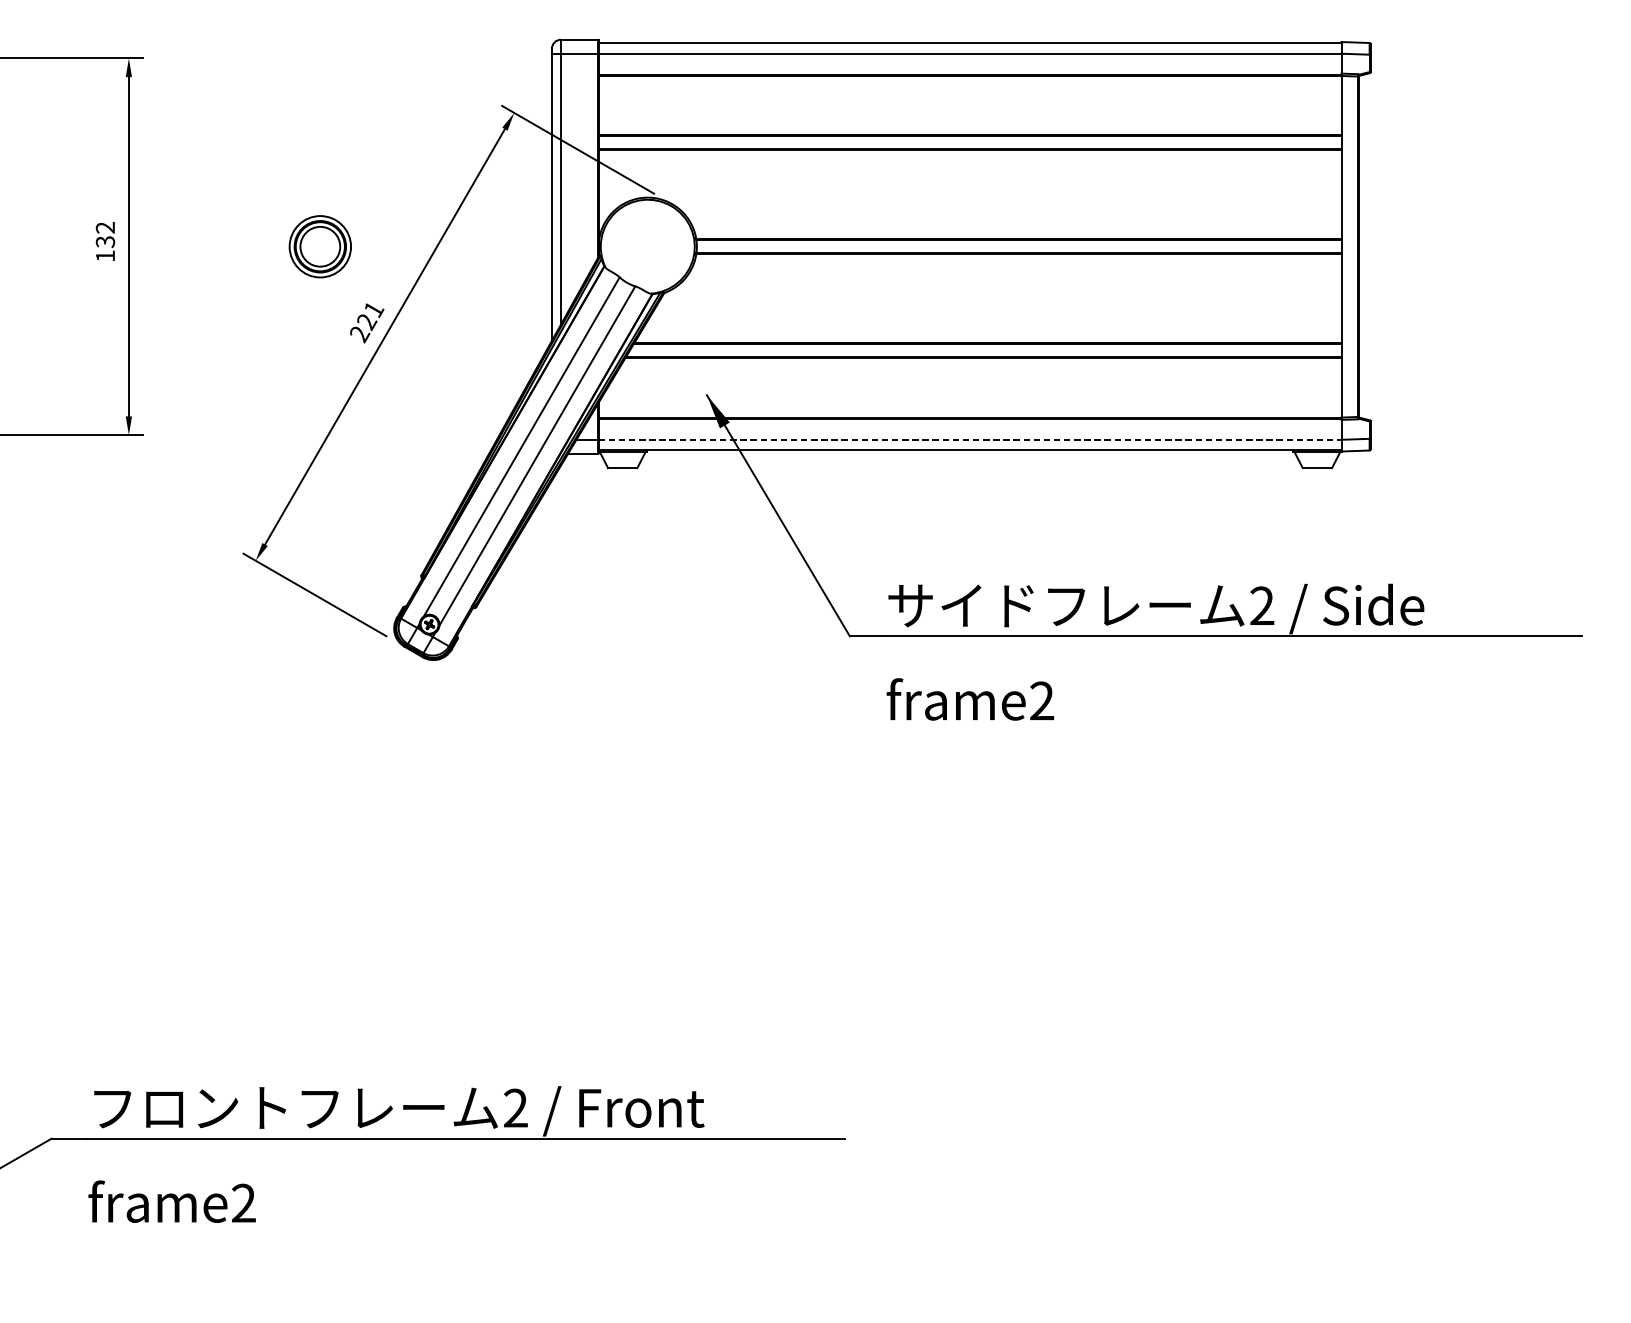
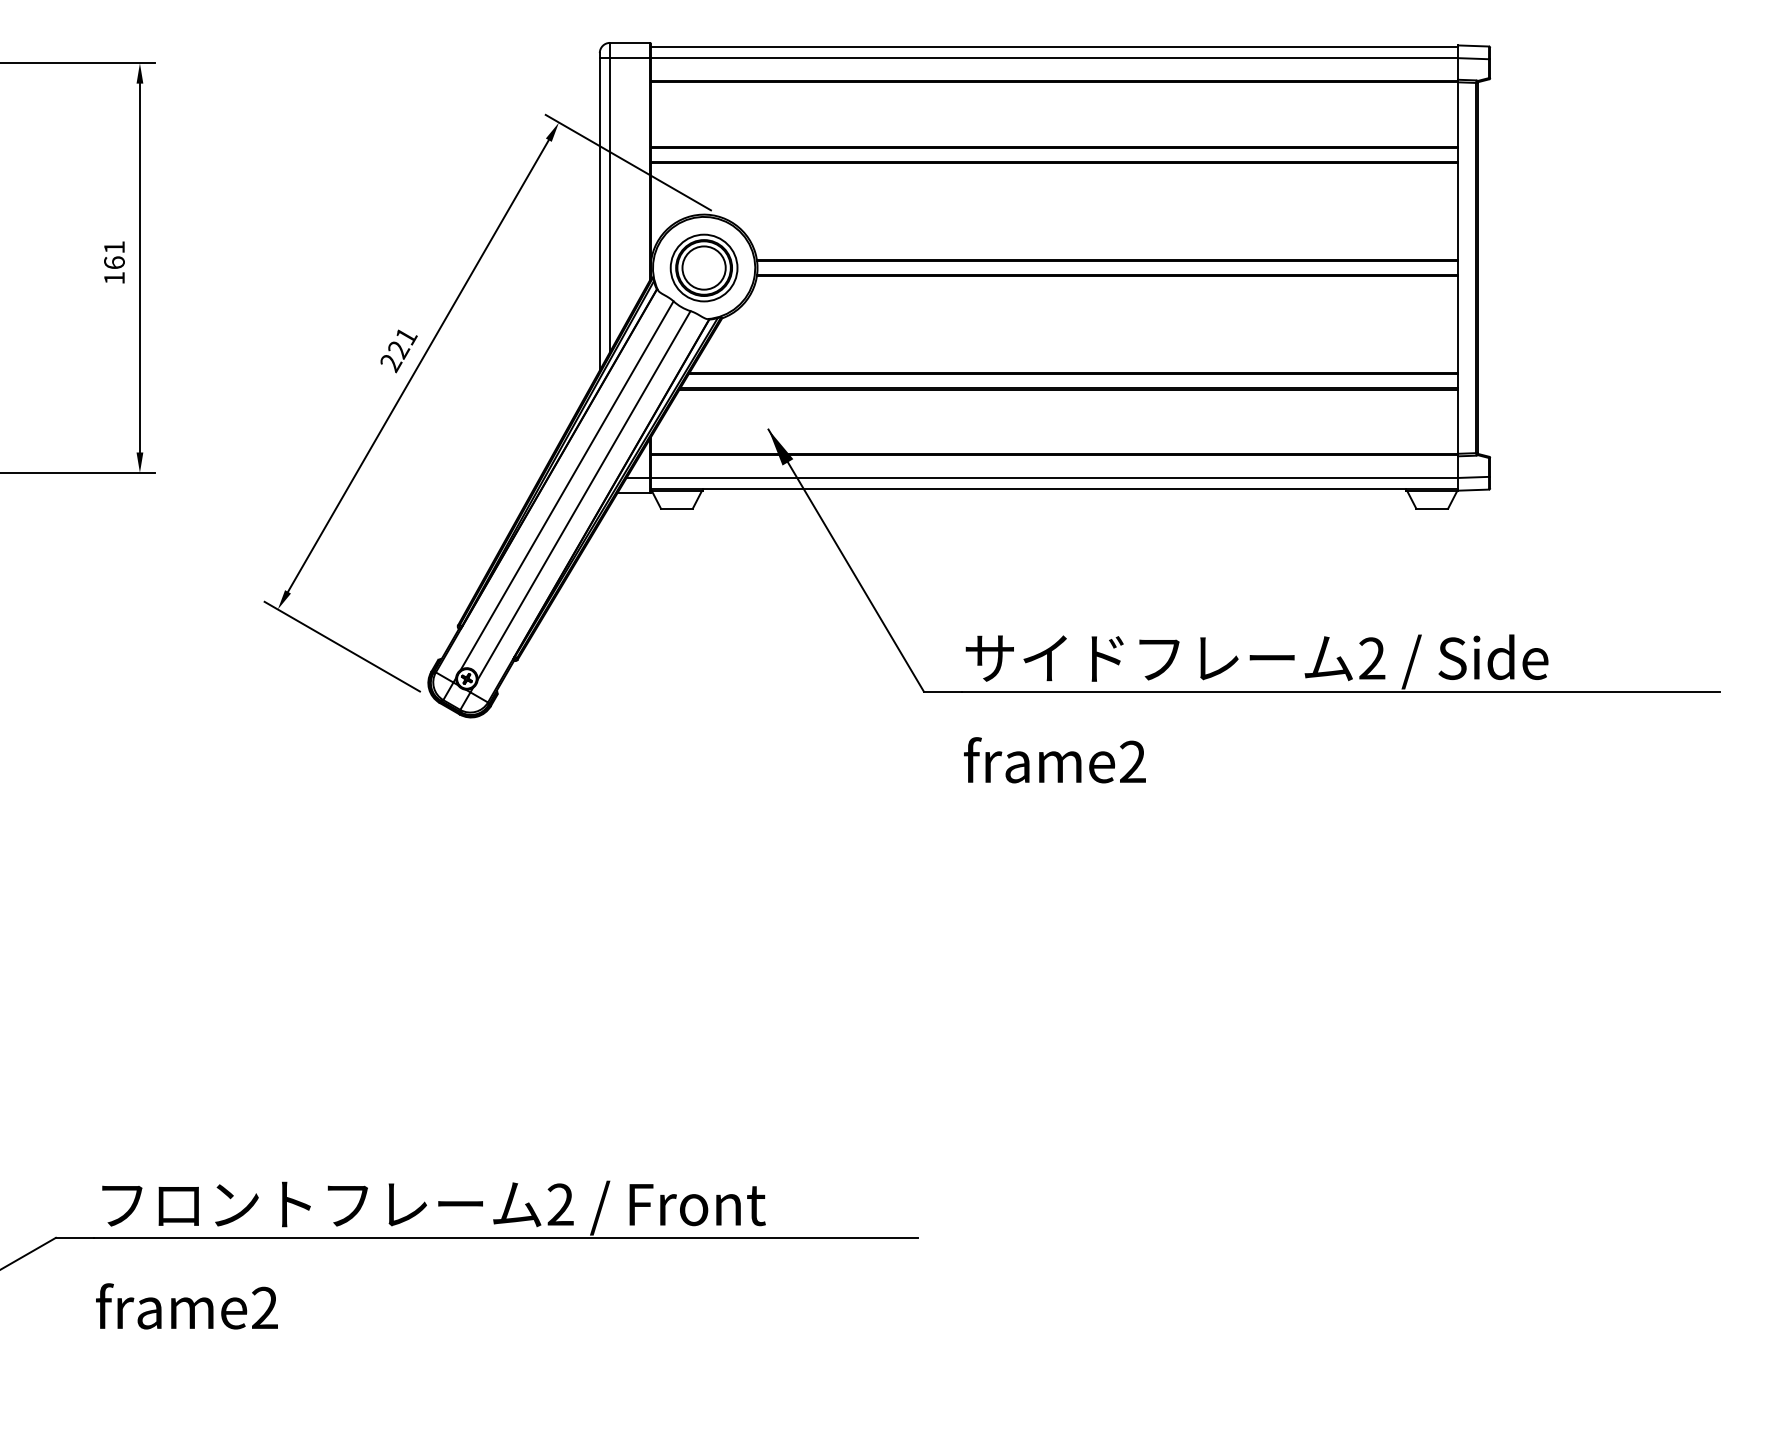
text: (105, 235) -> (114, 255), 132 -> 161
part: (319, 246) -> (703, 267), moved
line: (970, 439) -> (1054, 477), dashed -> solid

